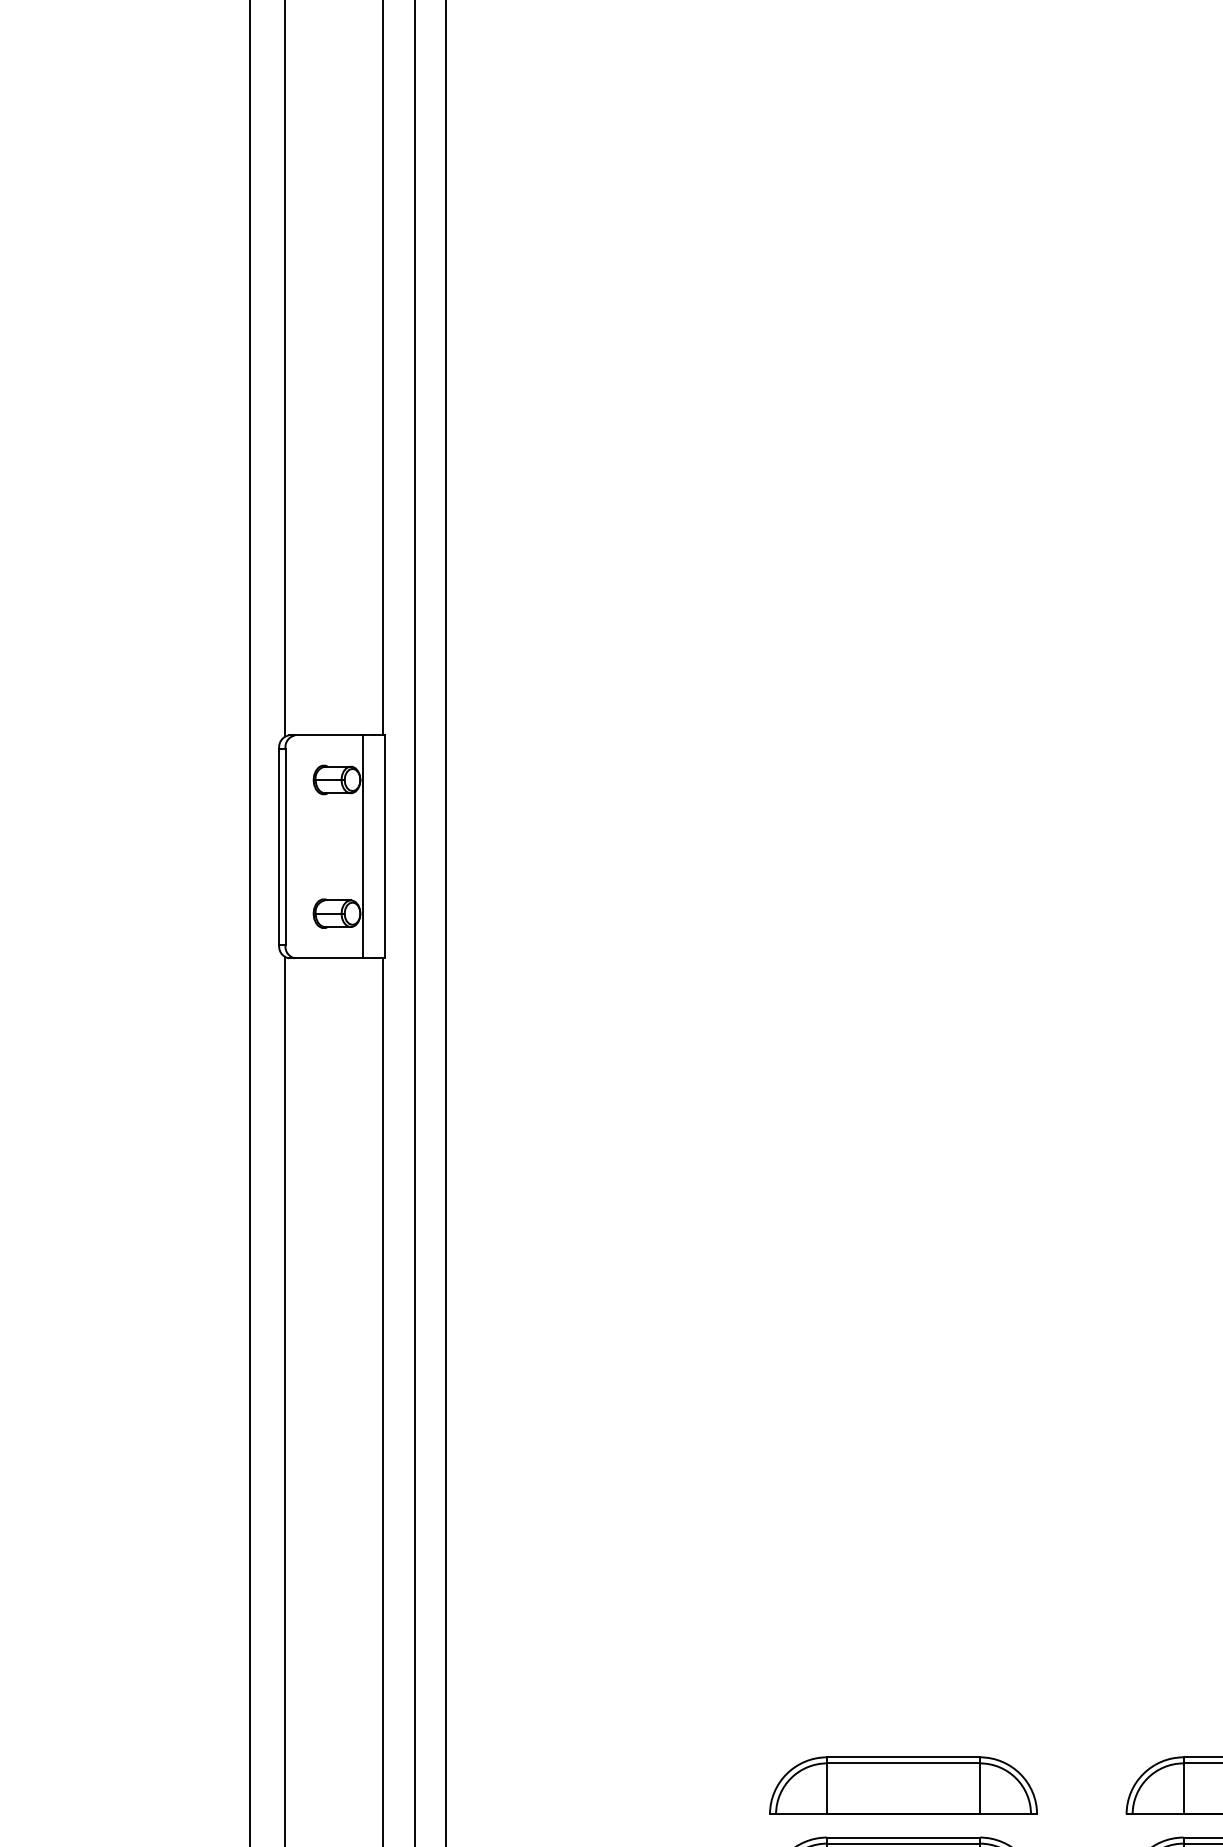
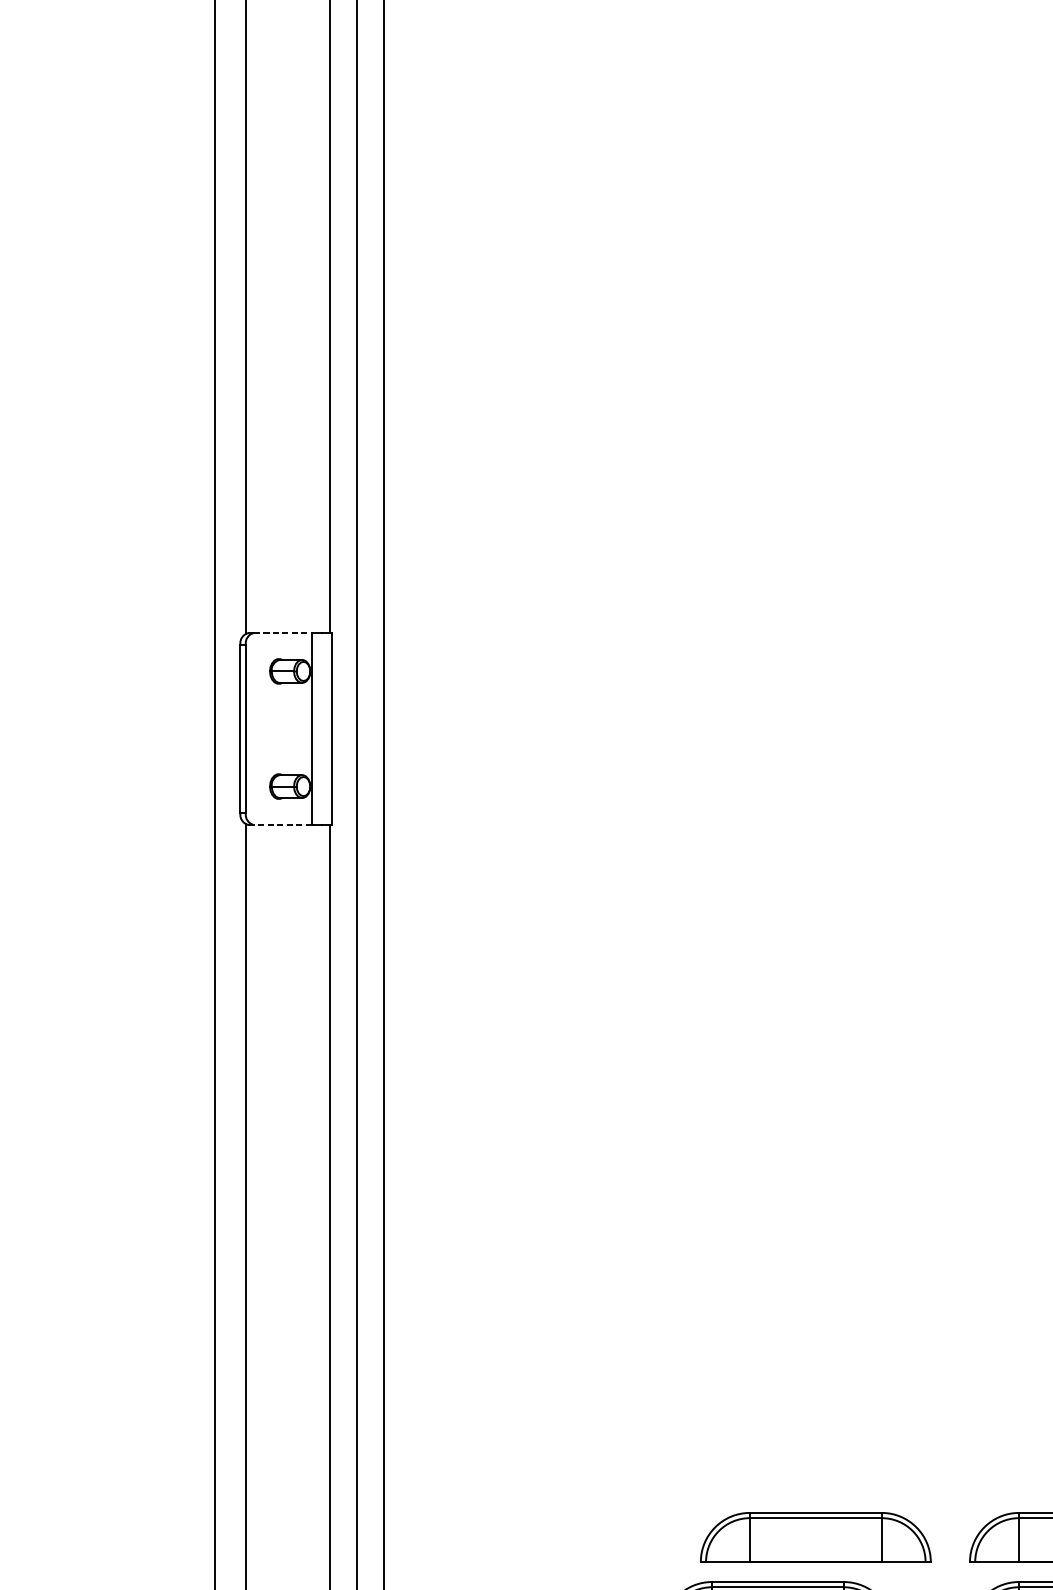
line: (328, 735) -> (282, 633), solid -> dashed
line: (328, 958) -> (282, 825), solid -> dashed
part: (903, 1785) -> (815, 1537), moved

